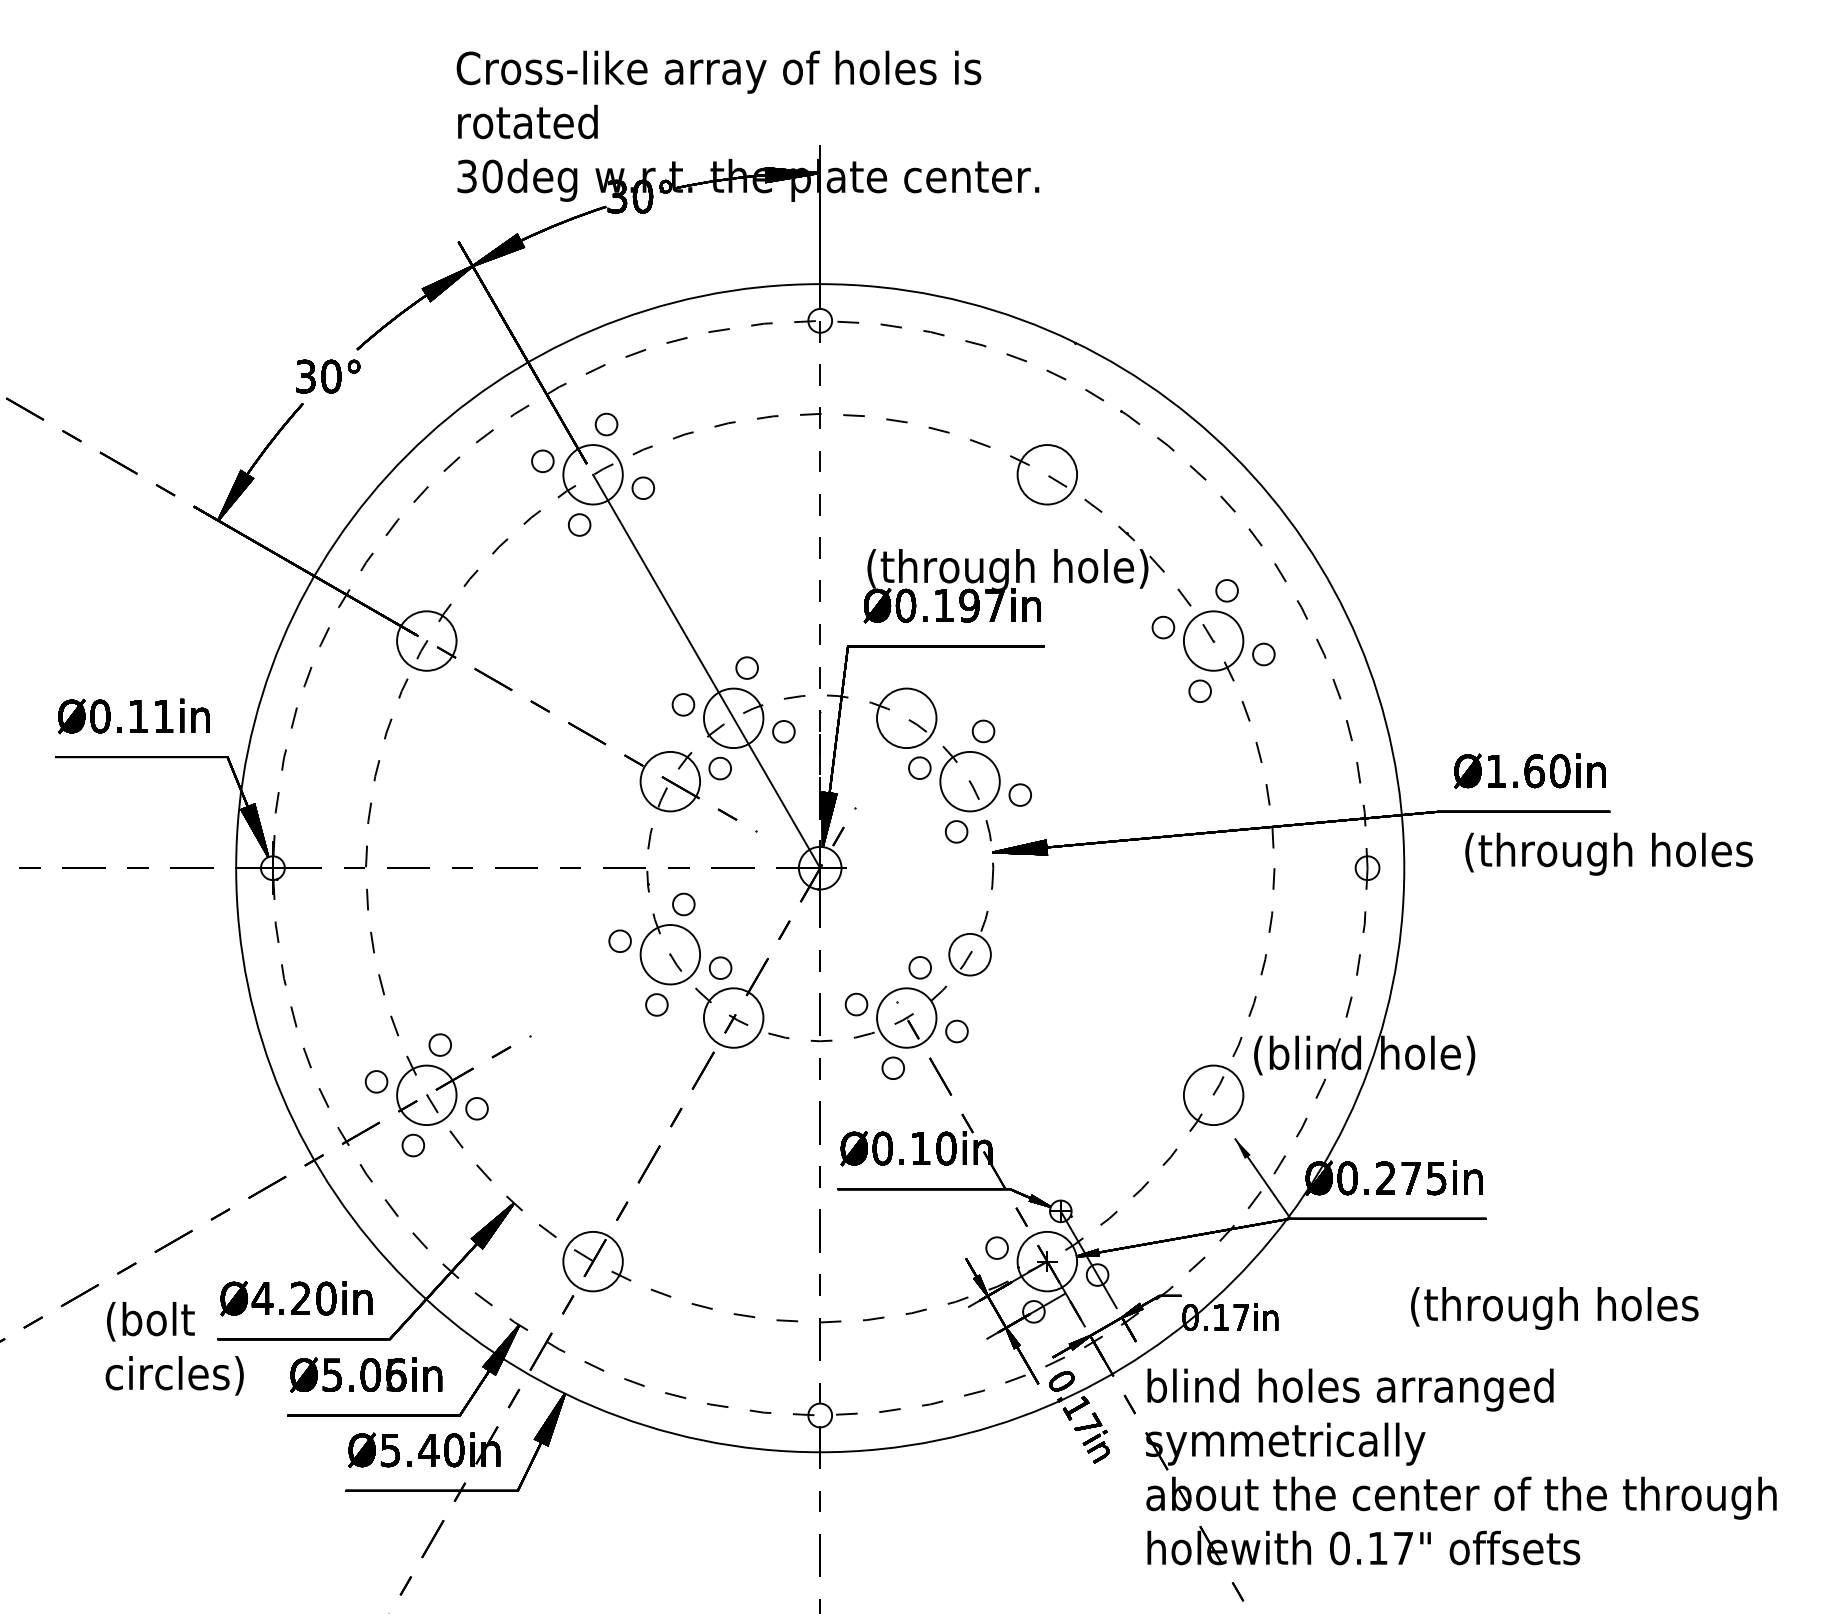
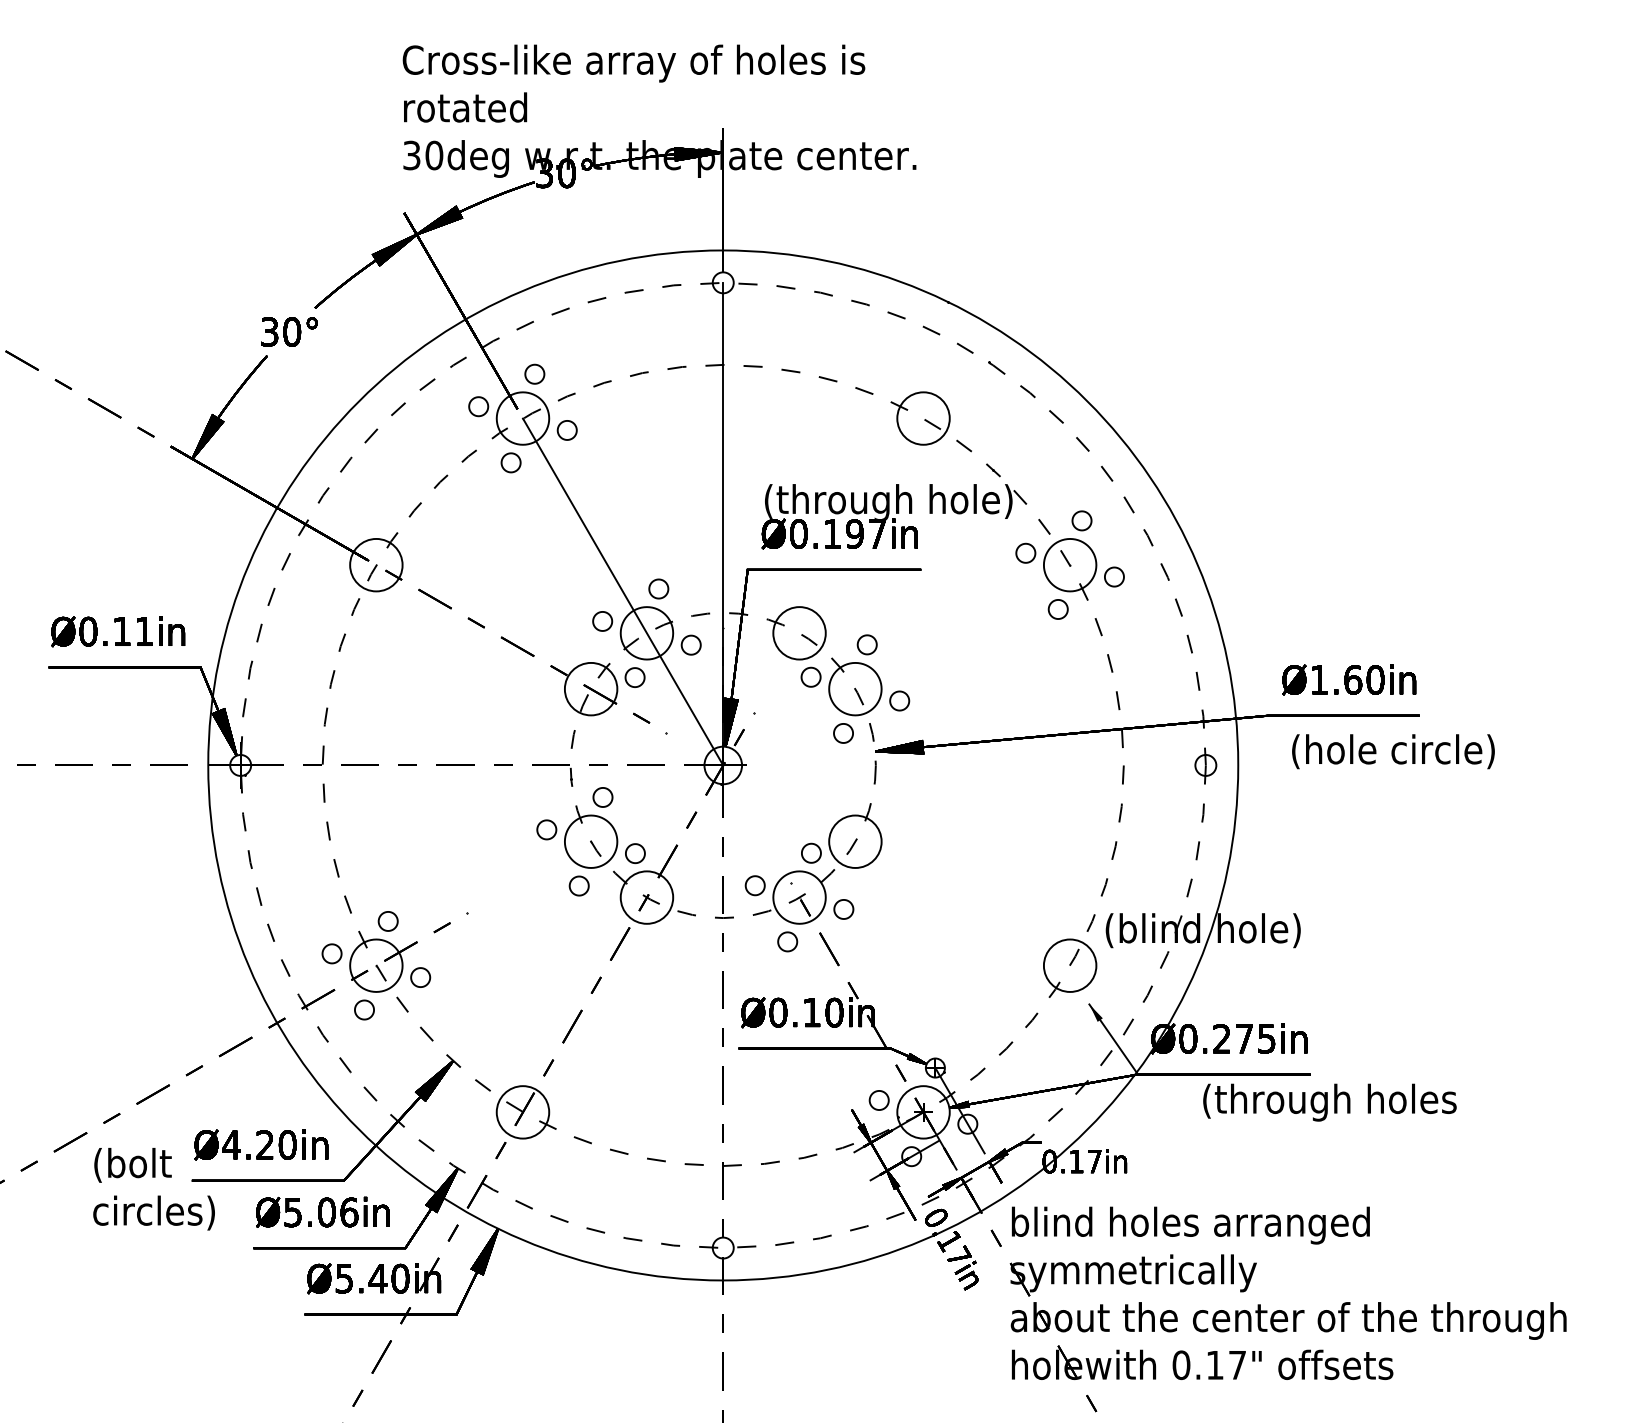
line: (820, 594) -> (723, 524), dashed -> solid
text: (1615, 854) -> (1424, 753), (through holes -> (hole circle)
circle: (970, 954) -> (855, 841), size x1.43
text: (1554, 1308) -> (1329, 1102), moved
text: (394, 1375) -> (347, 1212), Ø5.05 -> Ø5.06

